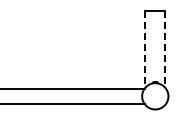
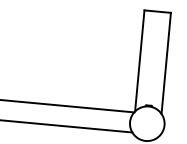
line: (145, 49) -> (140, 61), dashed -> solid
line: (165, 49) -> (166, 63), dashed -> solid

